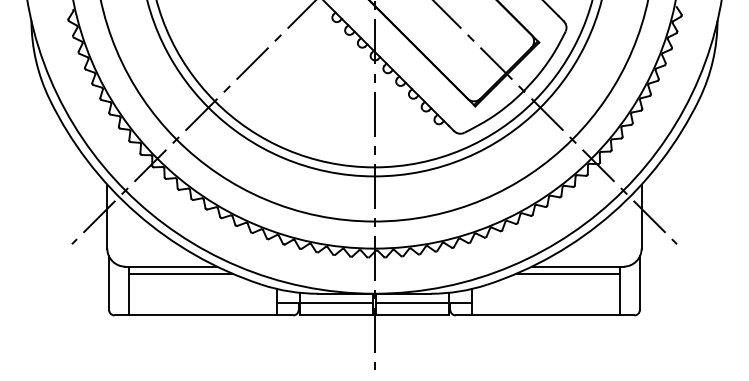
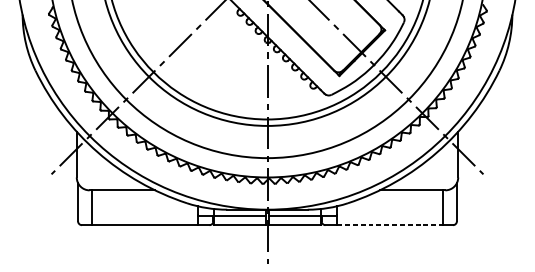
line: (180, 273) -> (129, 195), removed
line: (568, 273) -> (405, 195), removed
line: (546, 315) -> (390, 225), solid -> dashed

